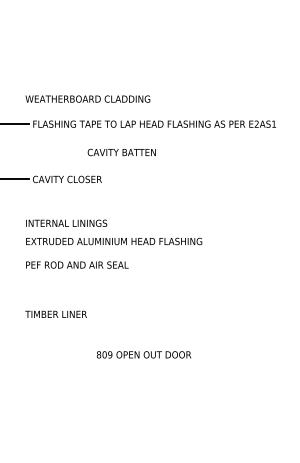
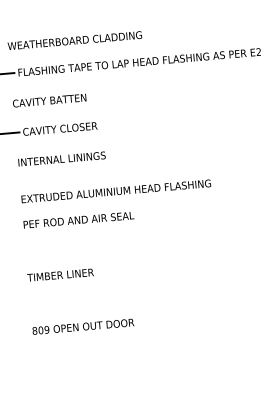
text: (121, 152) -> (49, 100), moved
text: (66, 222) -> (61, 158), moved
text: (143, 354) -> (82, 326), moved

